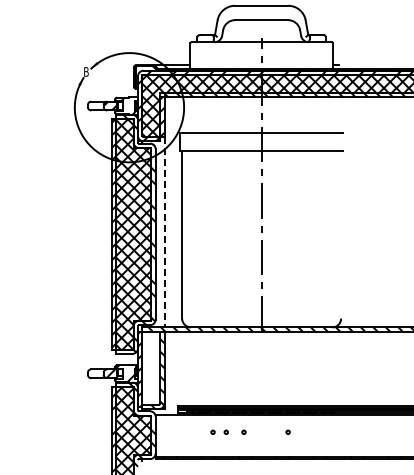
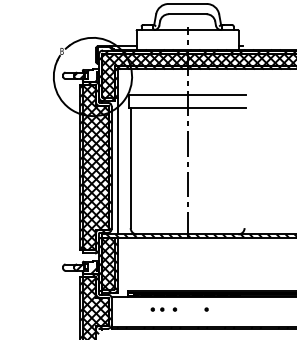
line: (164, 232) -> (118, 166), dashed -> solid
hatch: (151, 367) -> (108, 263), added

